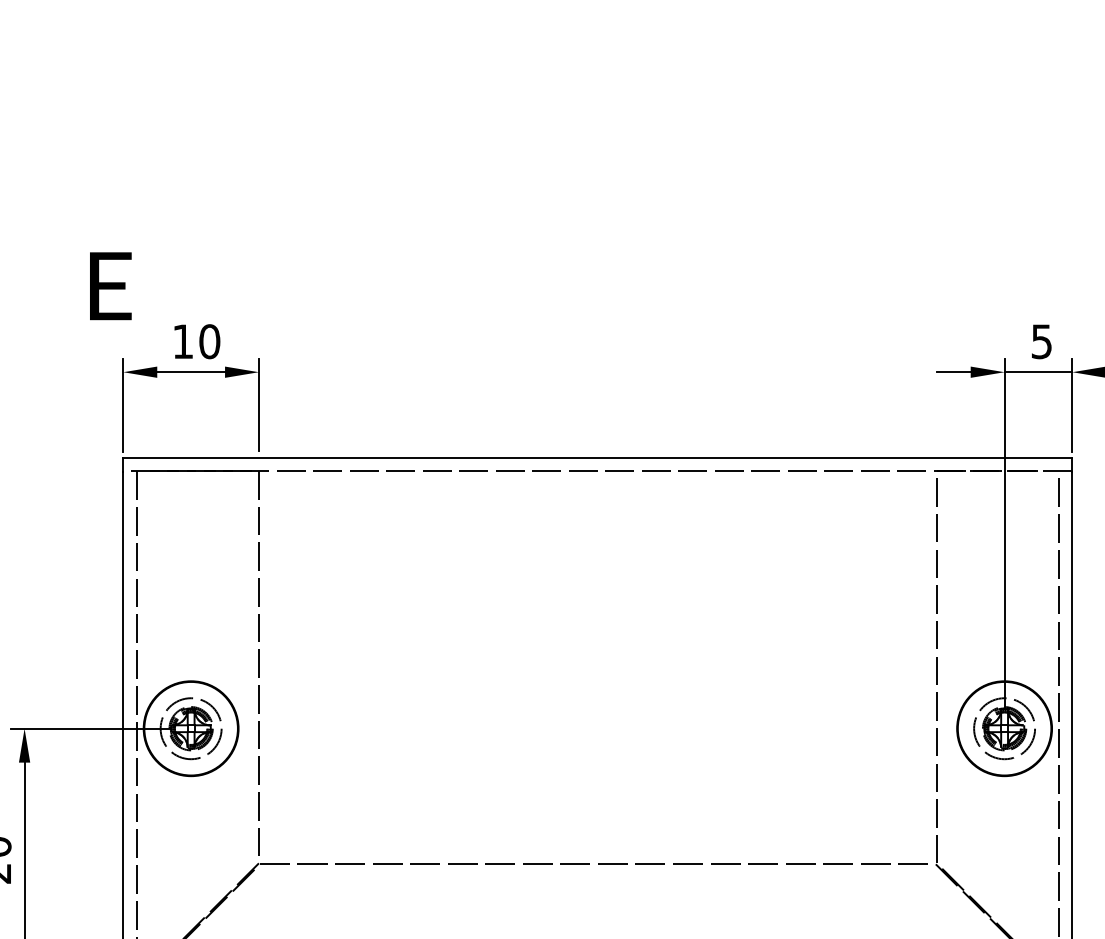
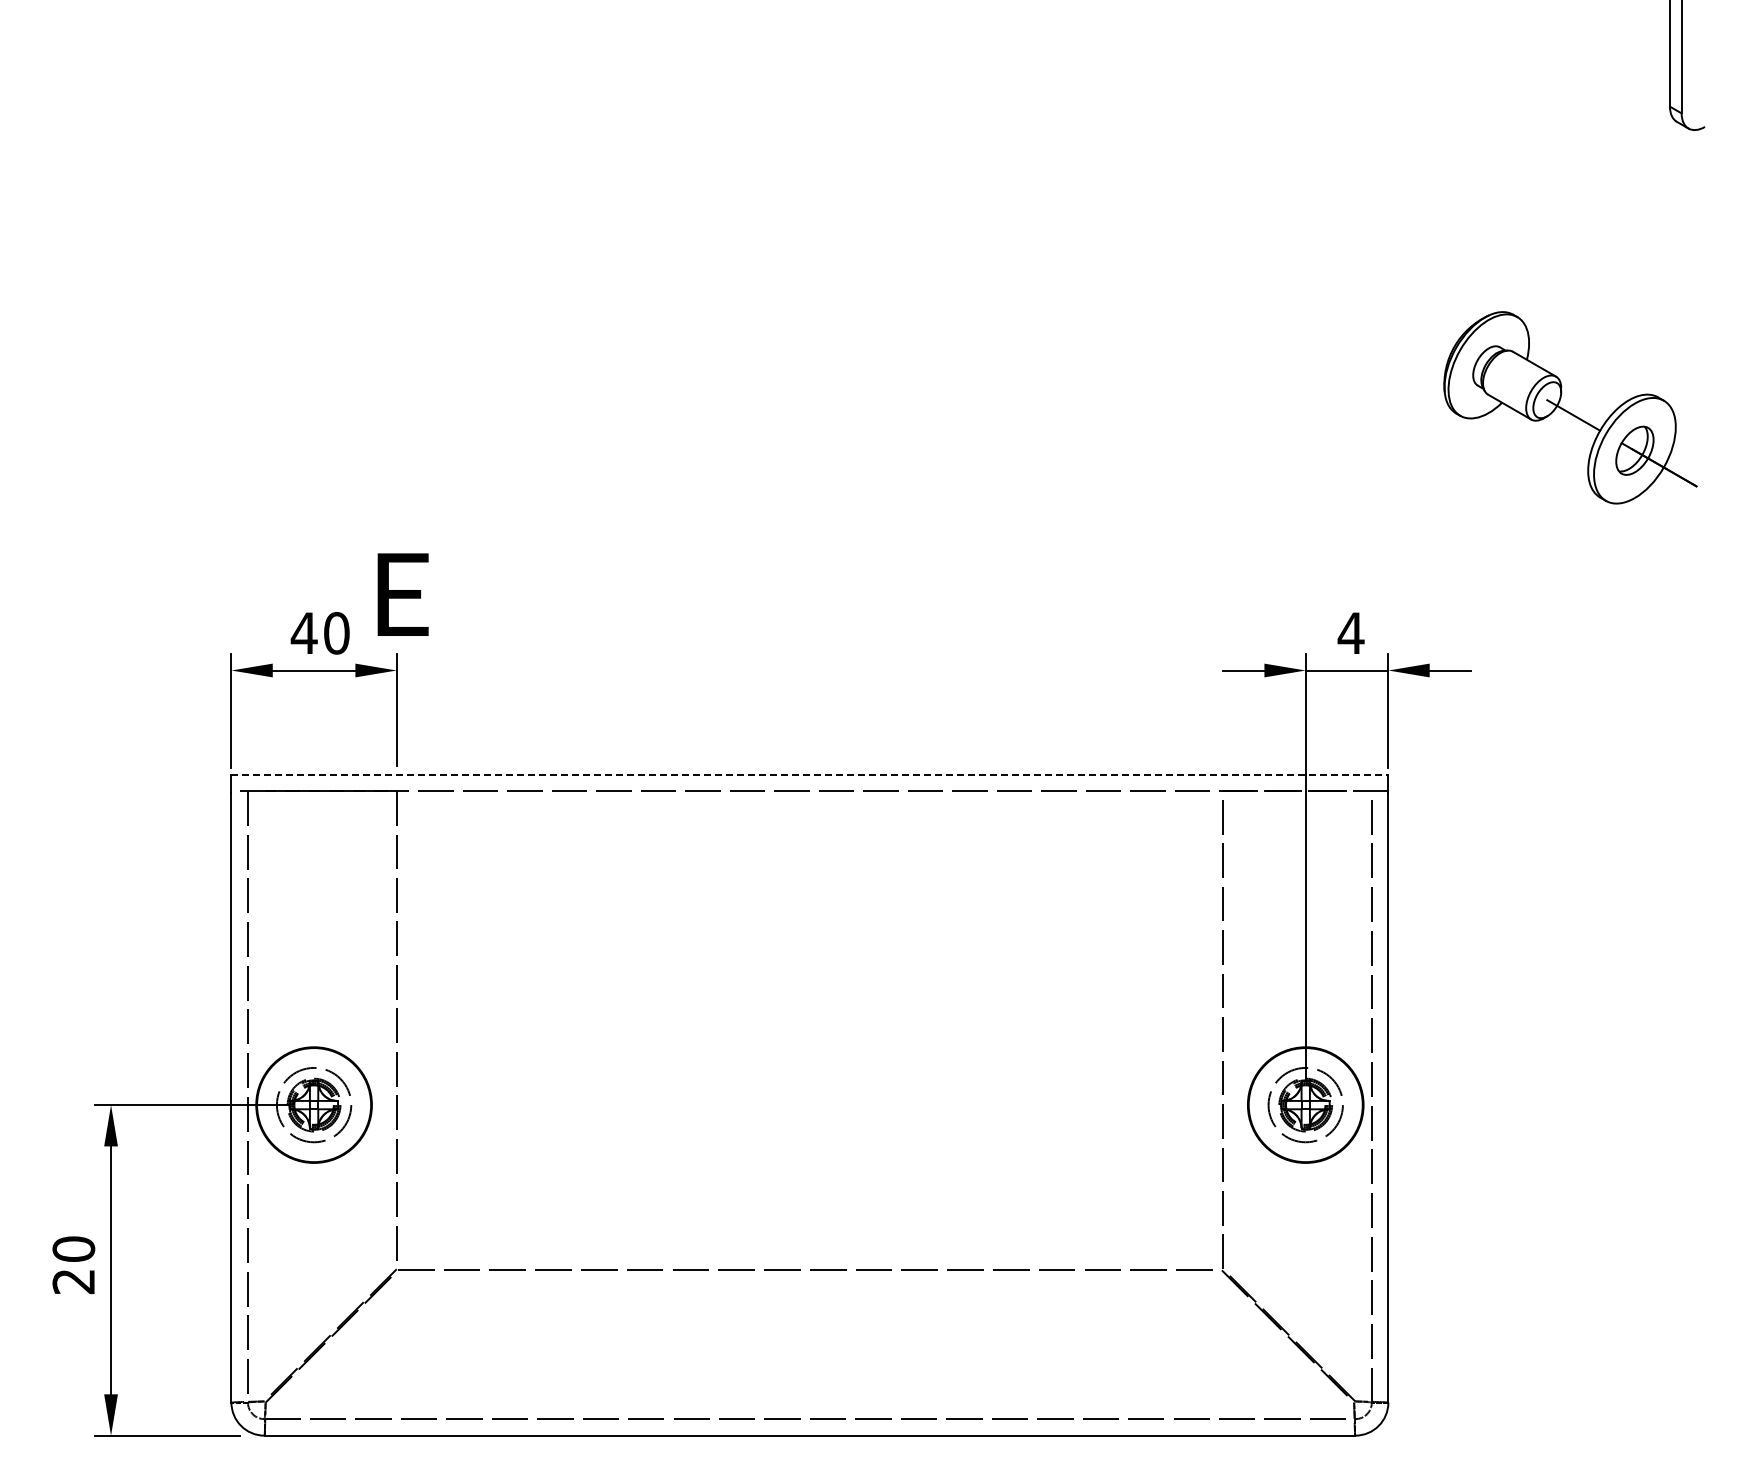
text: (110, 286) -> (402, 594), moved
text: (182, 341) -> (303, 632), 10 -> 40
text: (1041, 341) -> (1350, 633), 5 -> 4
line: (598, 457) -> (810, 774), solid -> dashed

